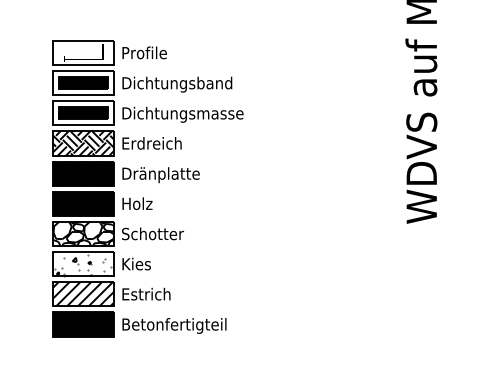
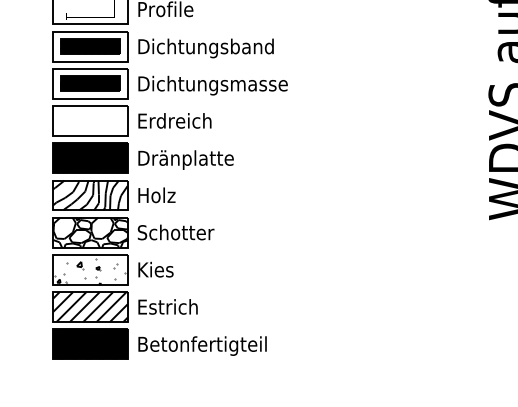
hatch: (83, 143) -> (90, 121), removed
fill: (83, 203) -> (90, 195), removed

